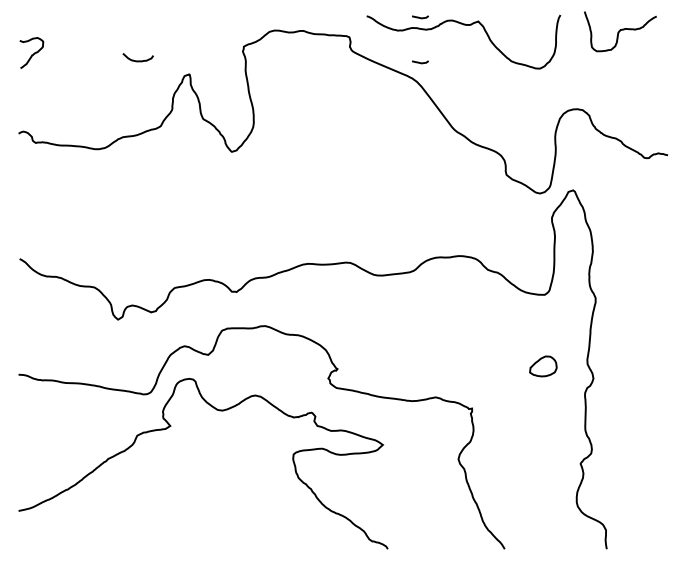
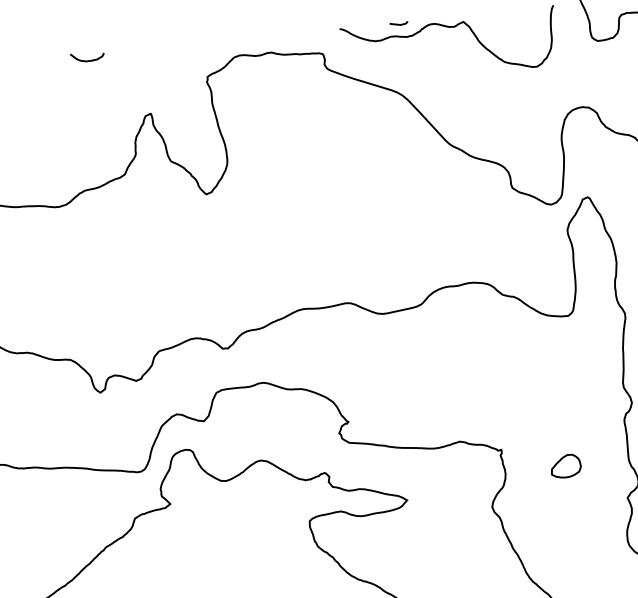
curve: (137, 60) -> (87, 60), moved
curve: (420, 62) -> (404, 73), removed
part: (543, 366) -> (566, 466), moved

